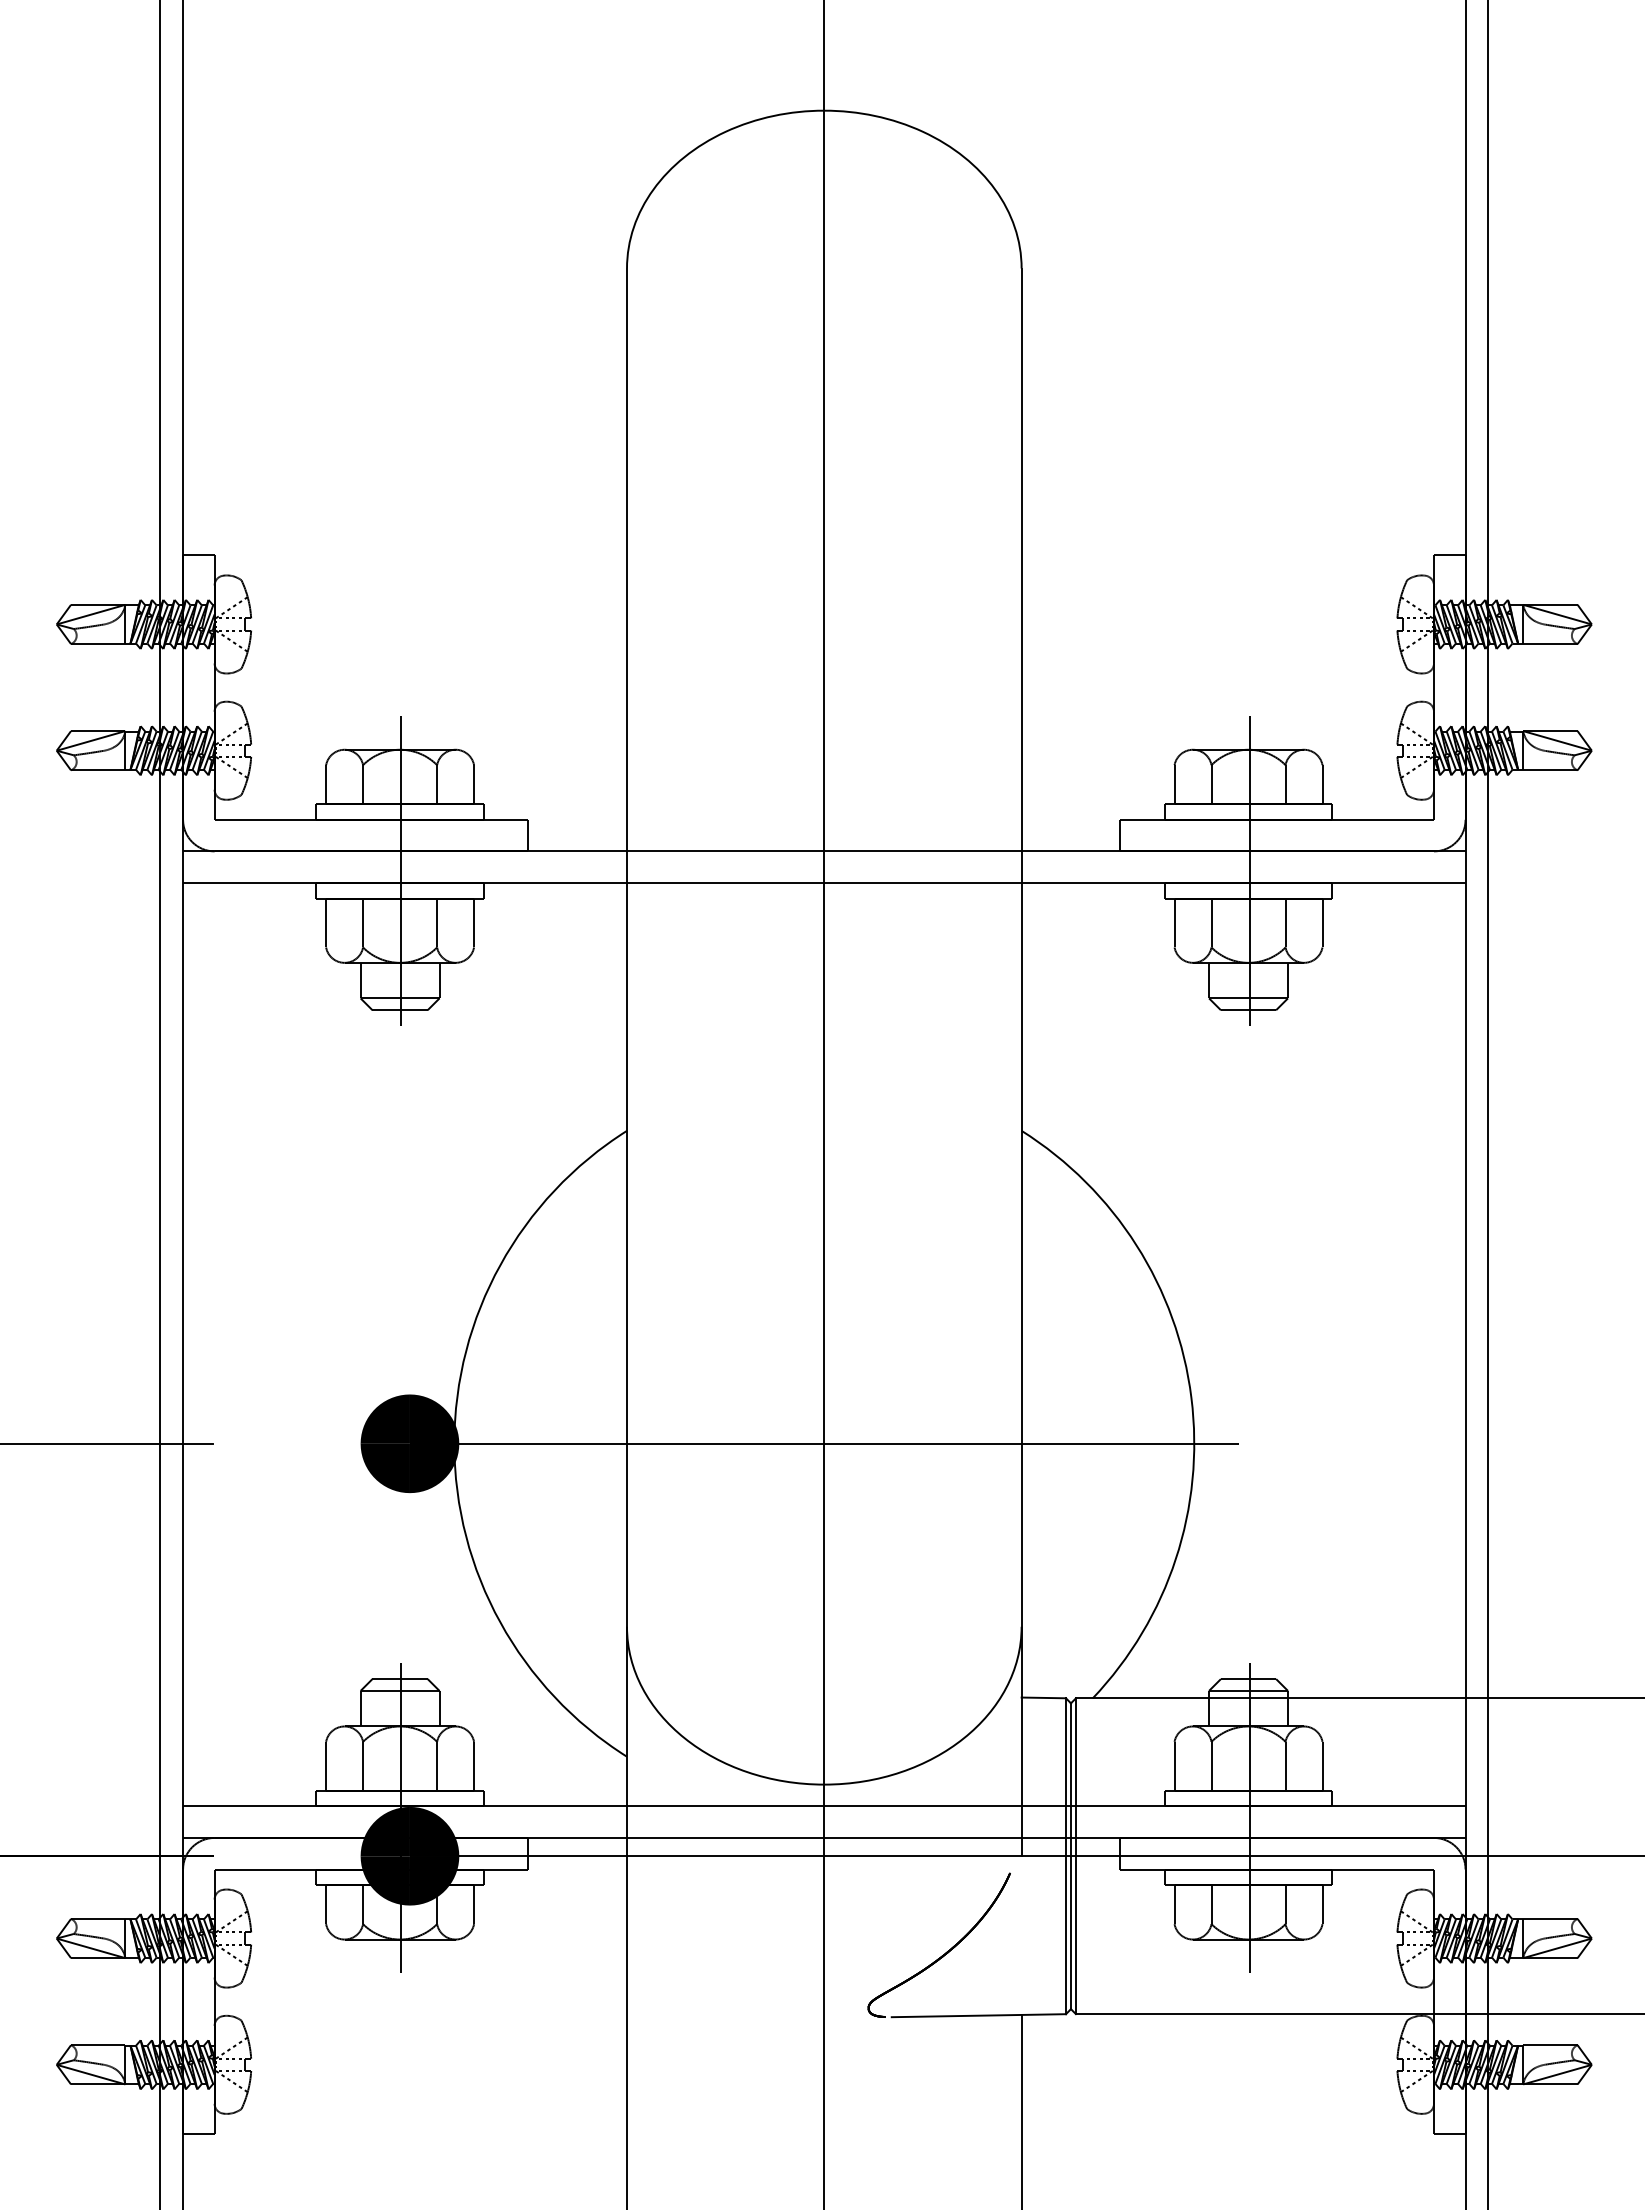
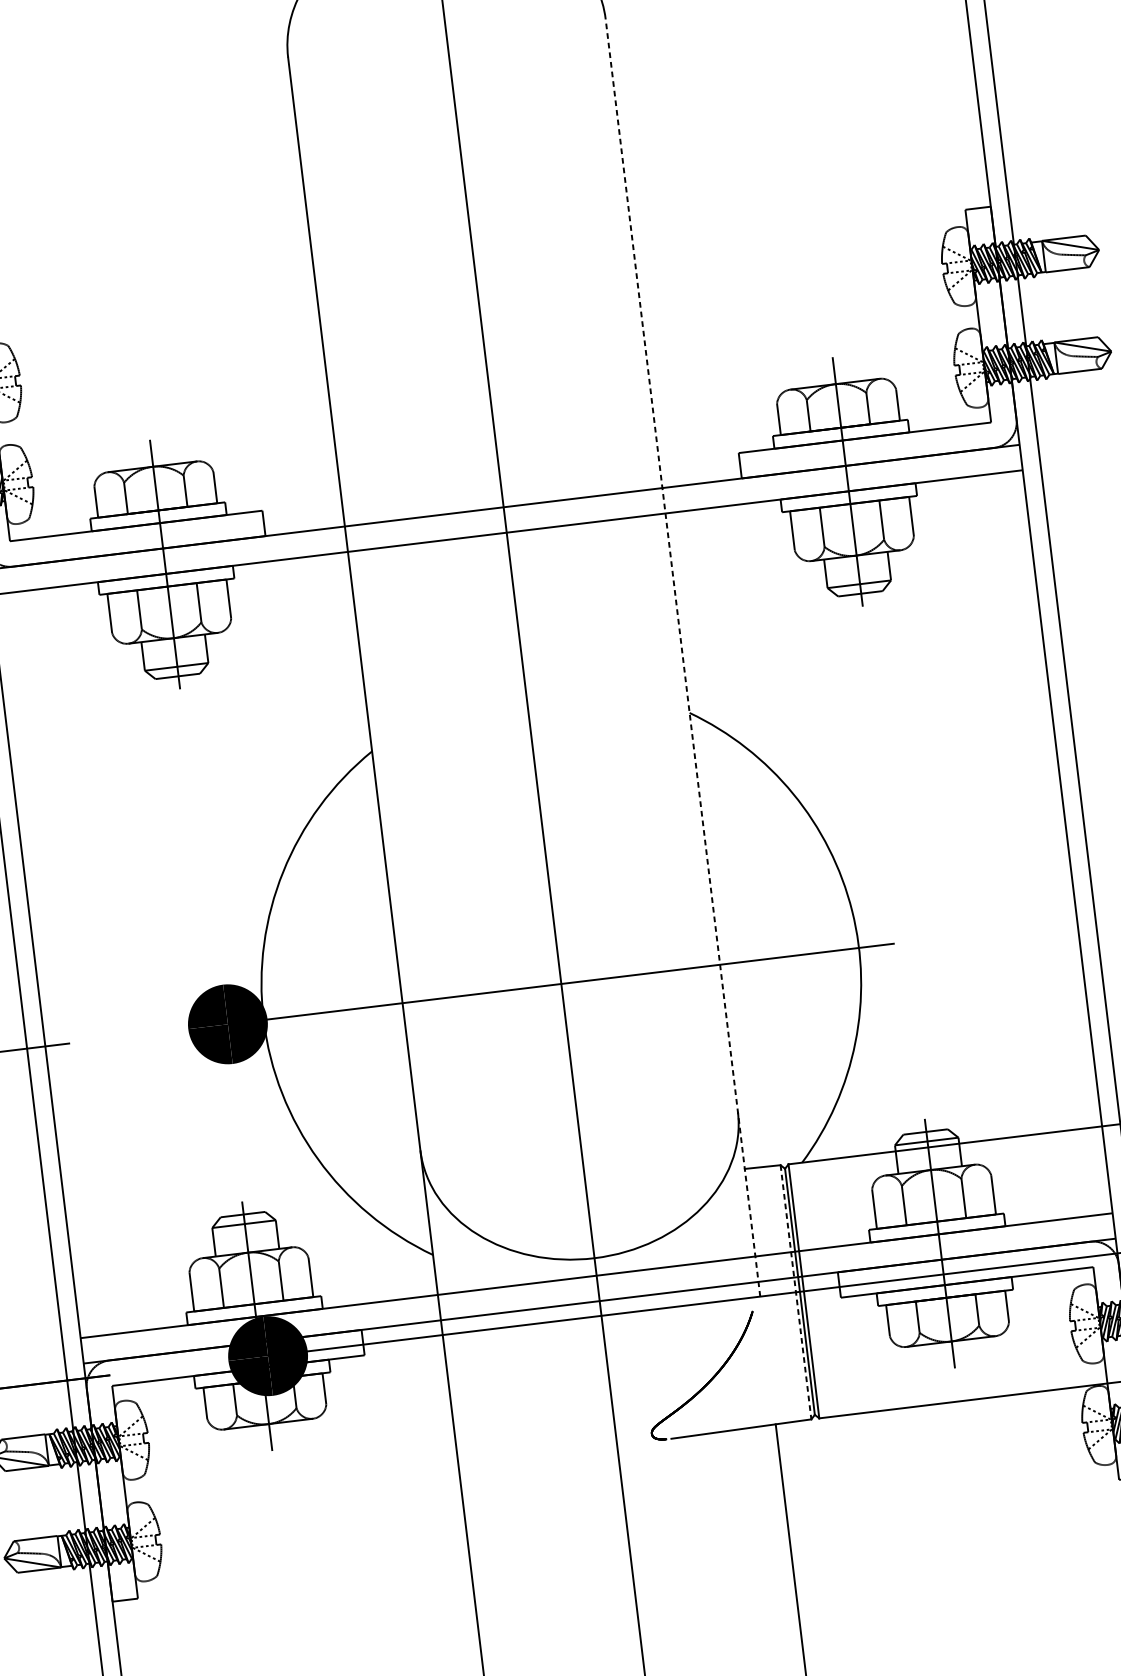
line: (1021, 1062) -> (682, 657), solid -> dashed
line: (1066, 1856) -> (796, 1292), solid -> dashed

